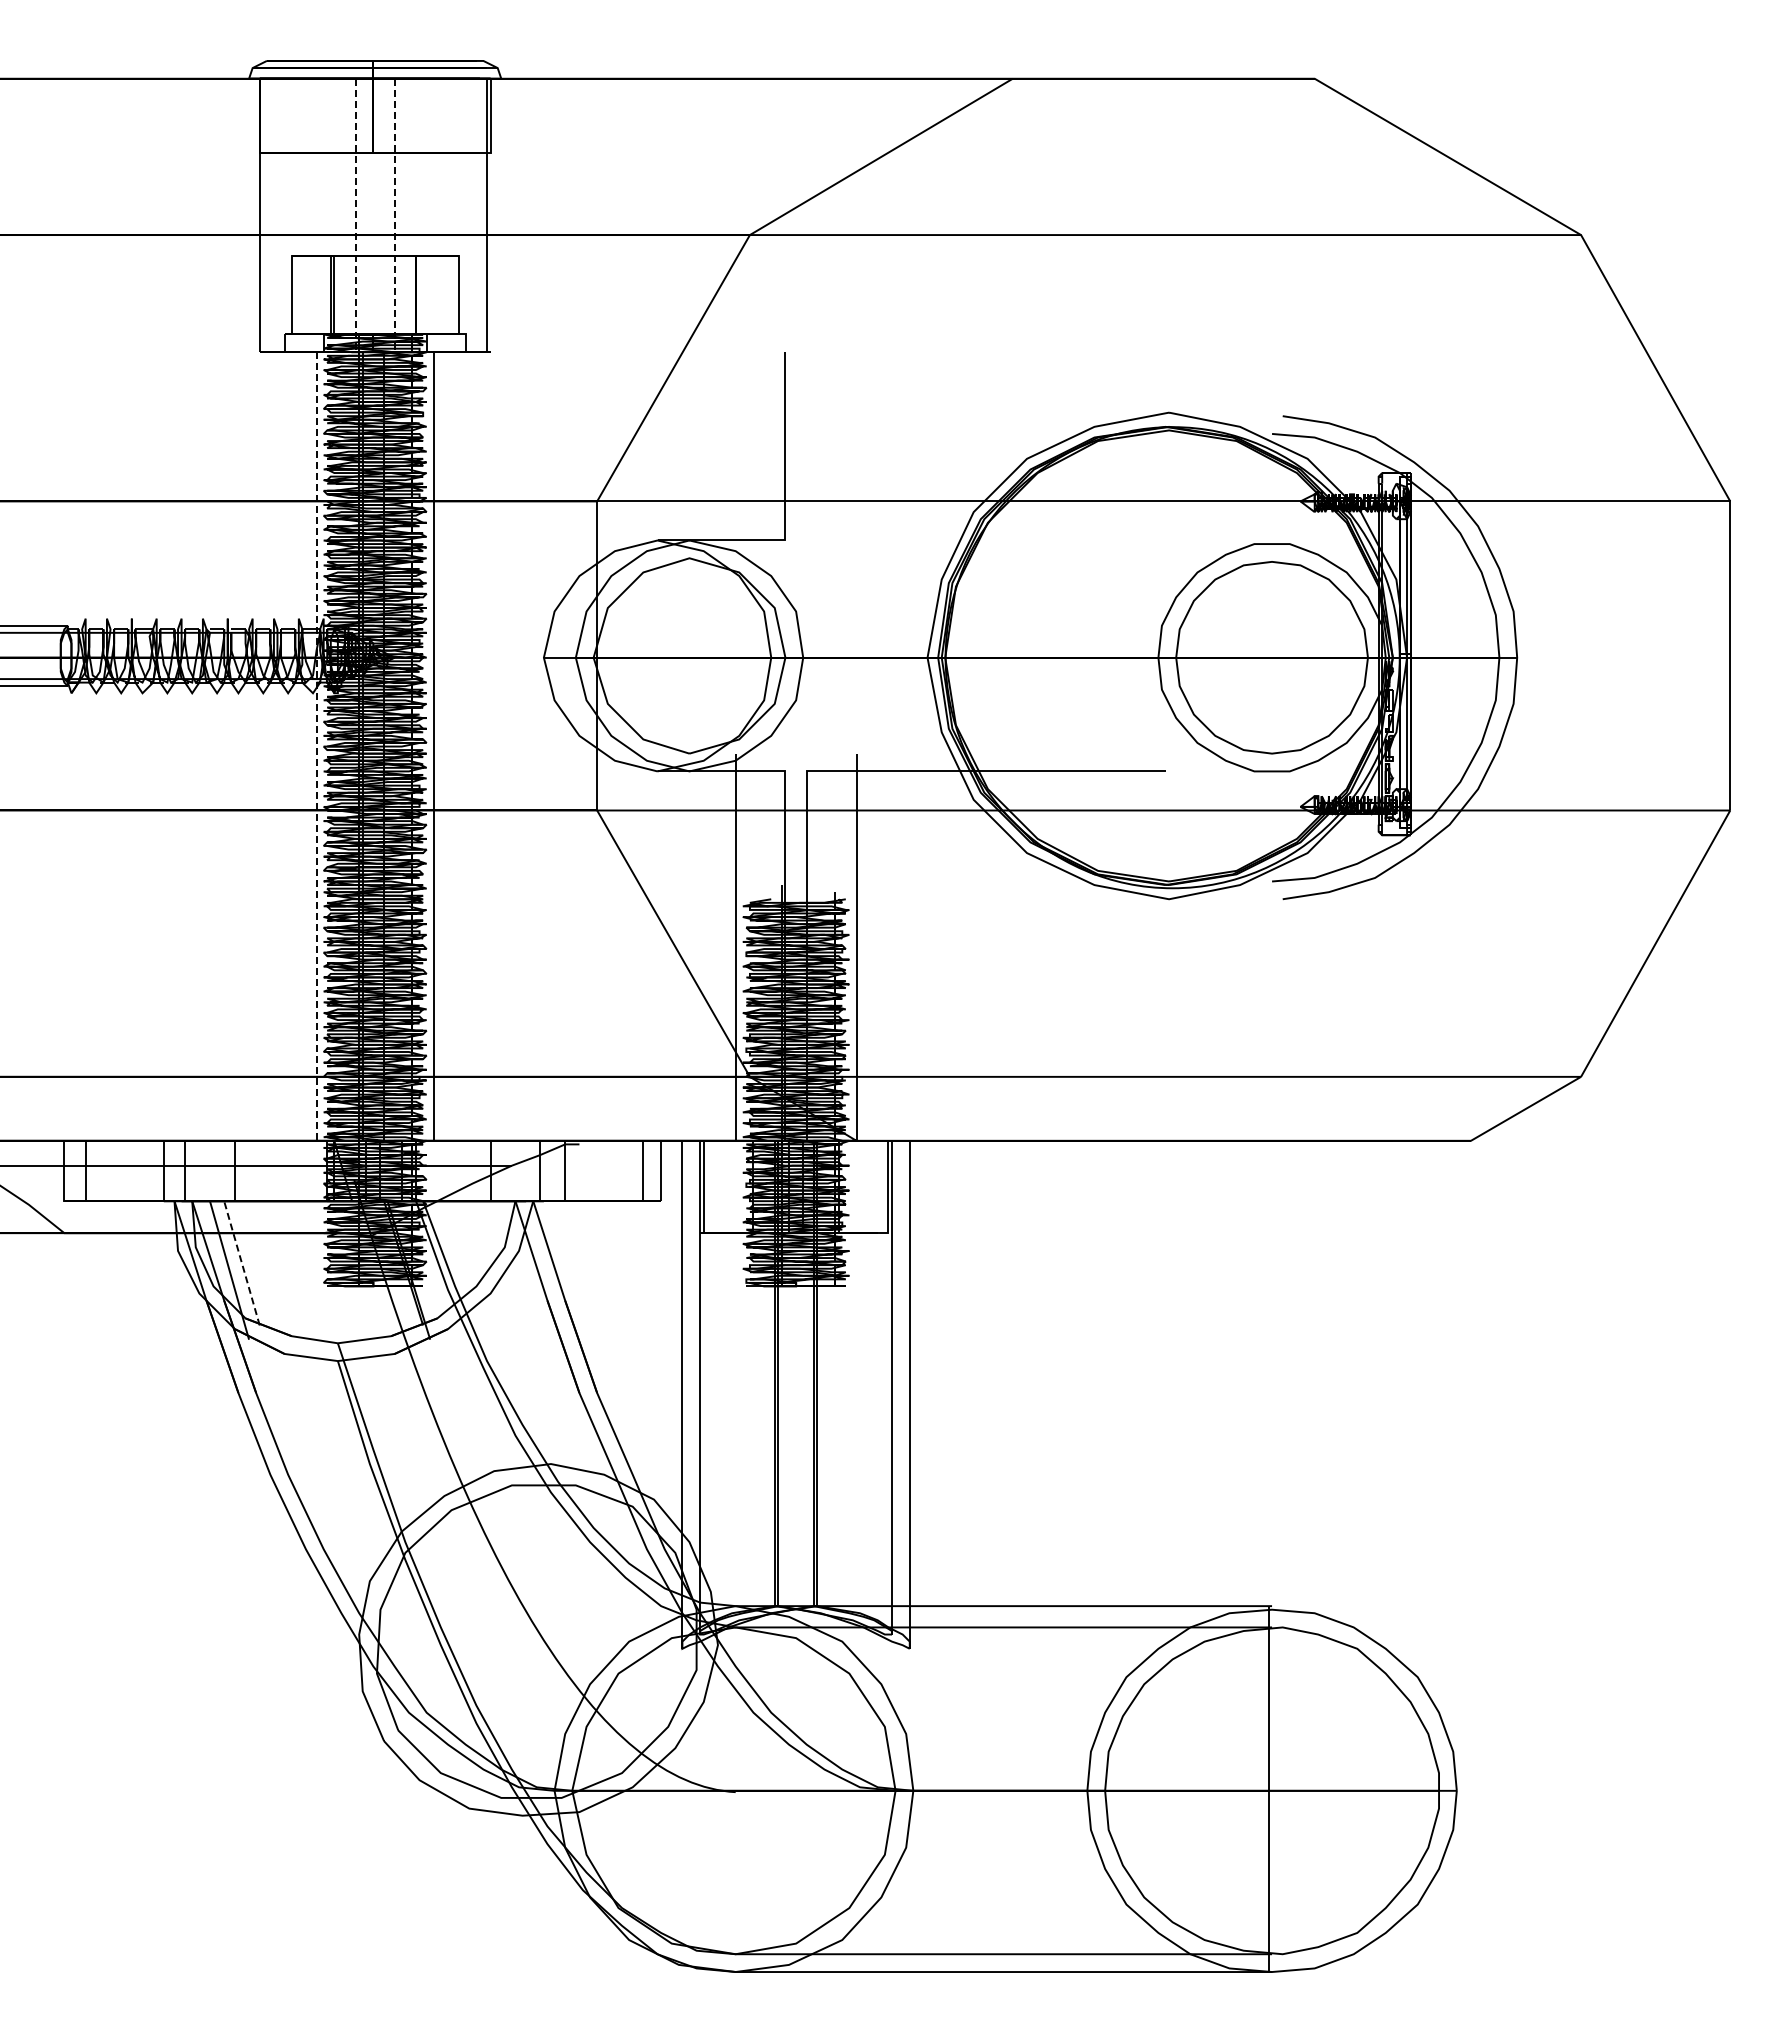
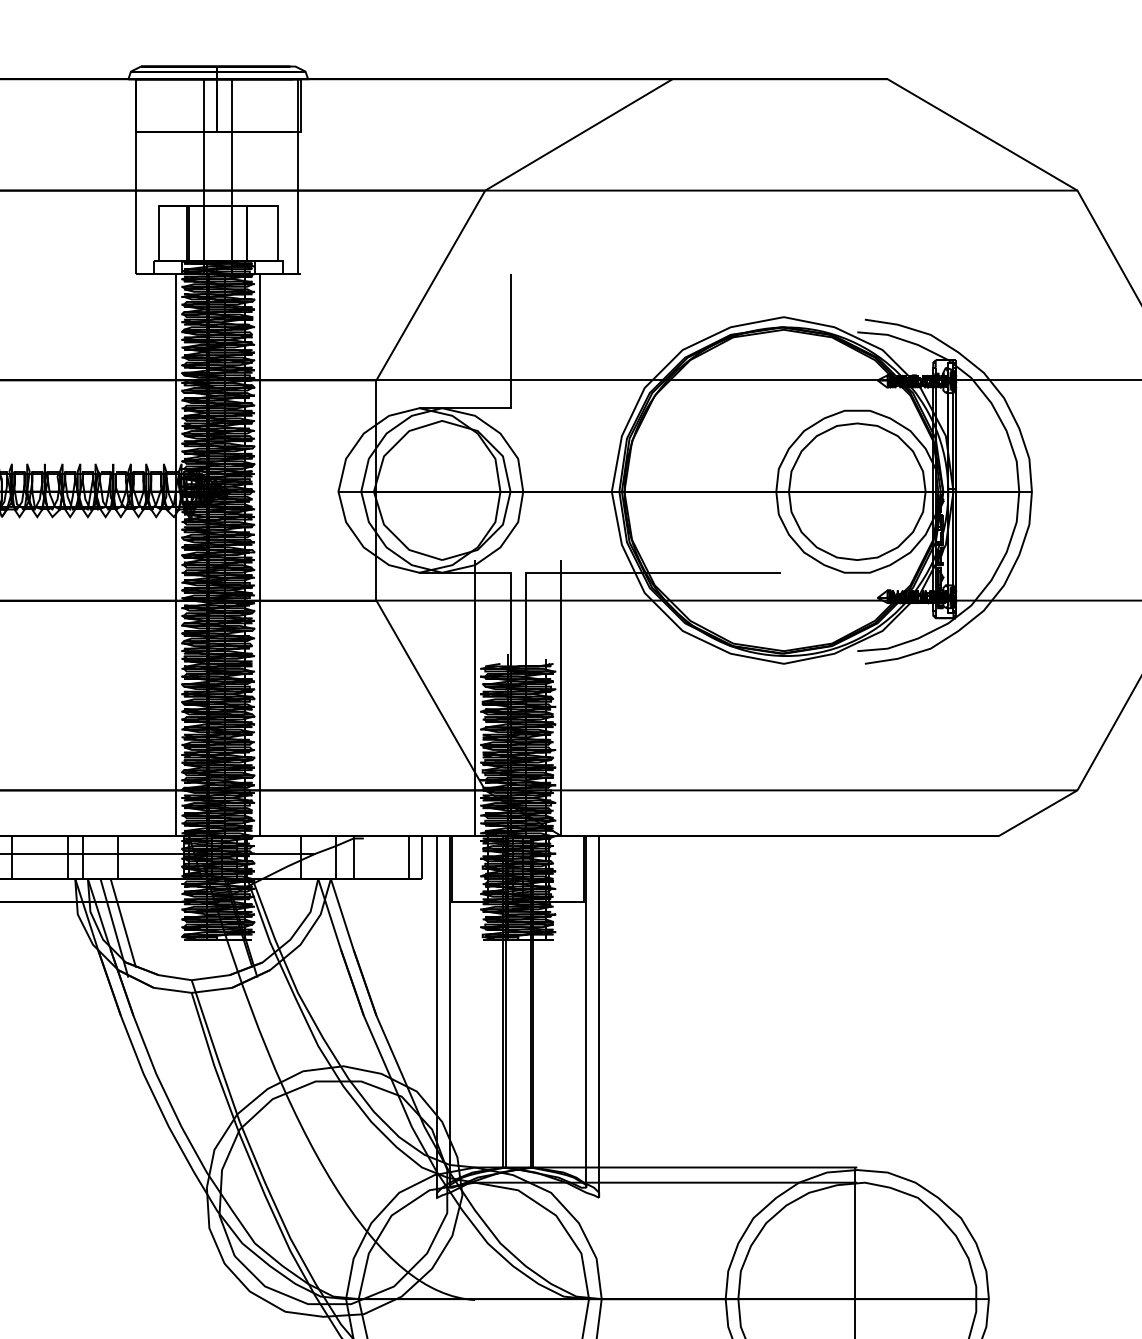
line: (355, 215) -> (204, 176), dashed -> solid
line: (394, 215) -> (232, 176), dashed -> solid
line: (316, 747) -> (176, 555), dashed -> solid
line: (241, 1263) -> (123, 923), dashed -> solid

